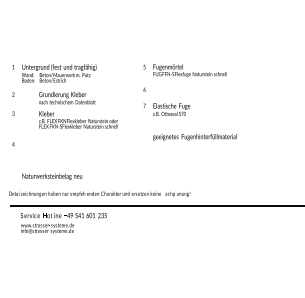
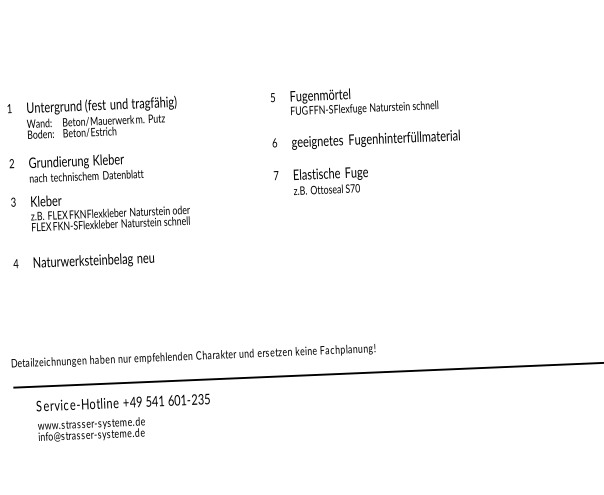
text: (78, 110) -> (109, 191), moved
text: (194, 137) -> (375, 140), moved
text: (52, 176) -> (94, 260), moved

